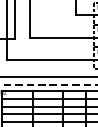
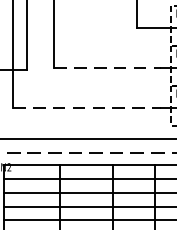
line: (59, 37) -> (107, 68), solid -> dashed
line: (48, 59) -> (87, 107), solid -> dashed

